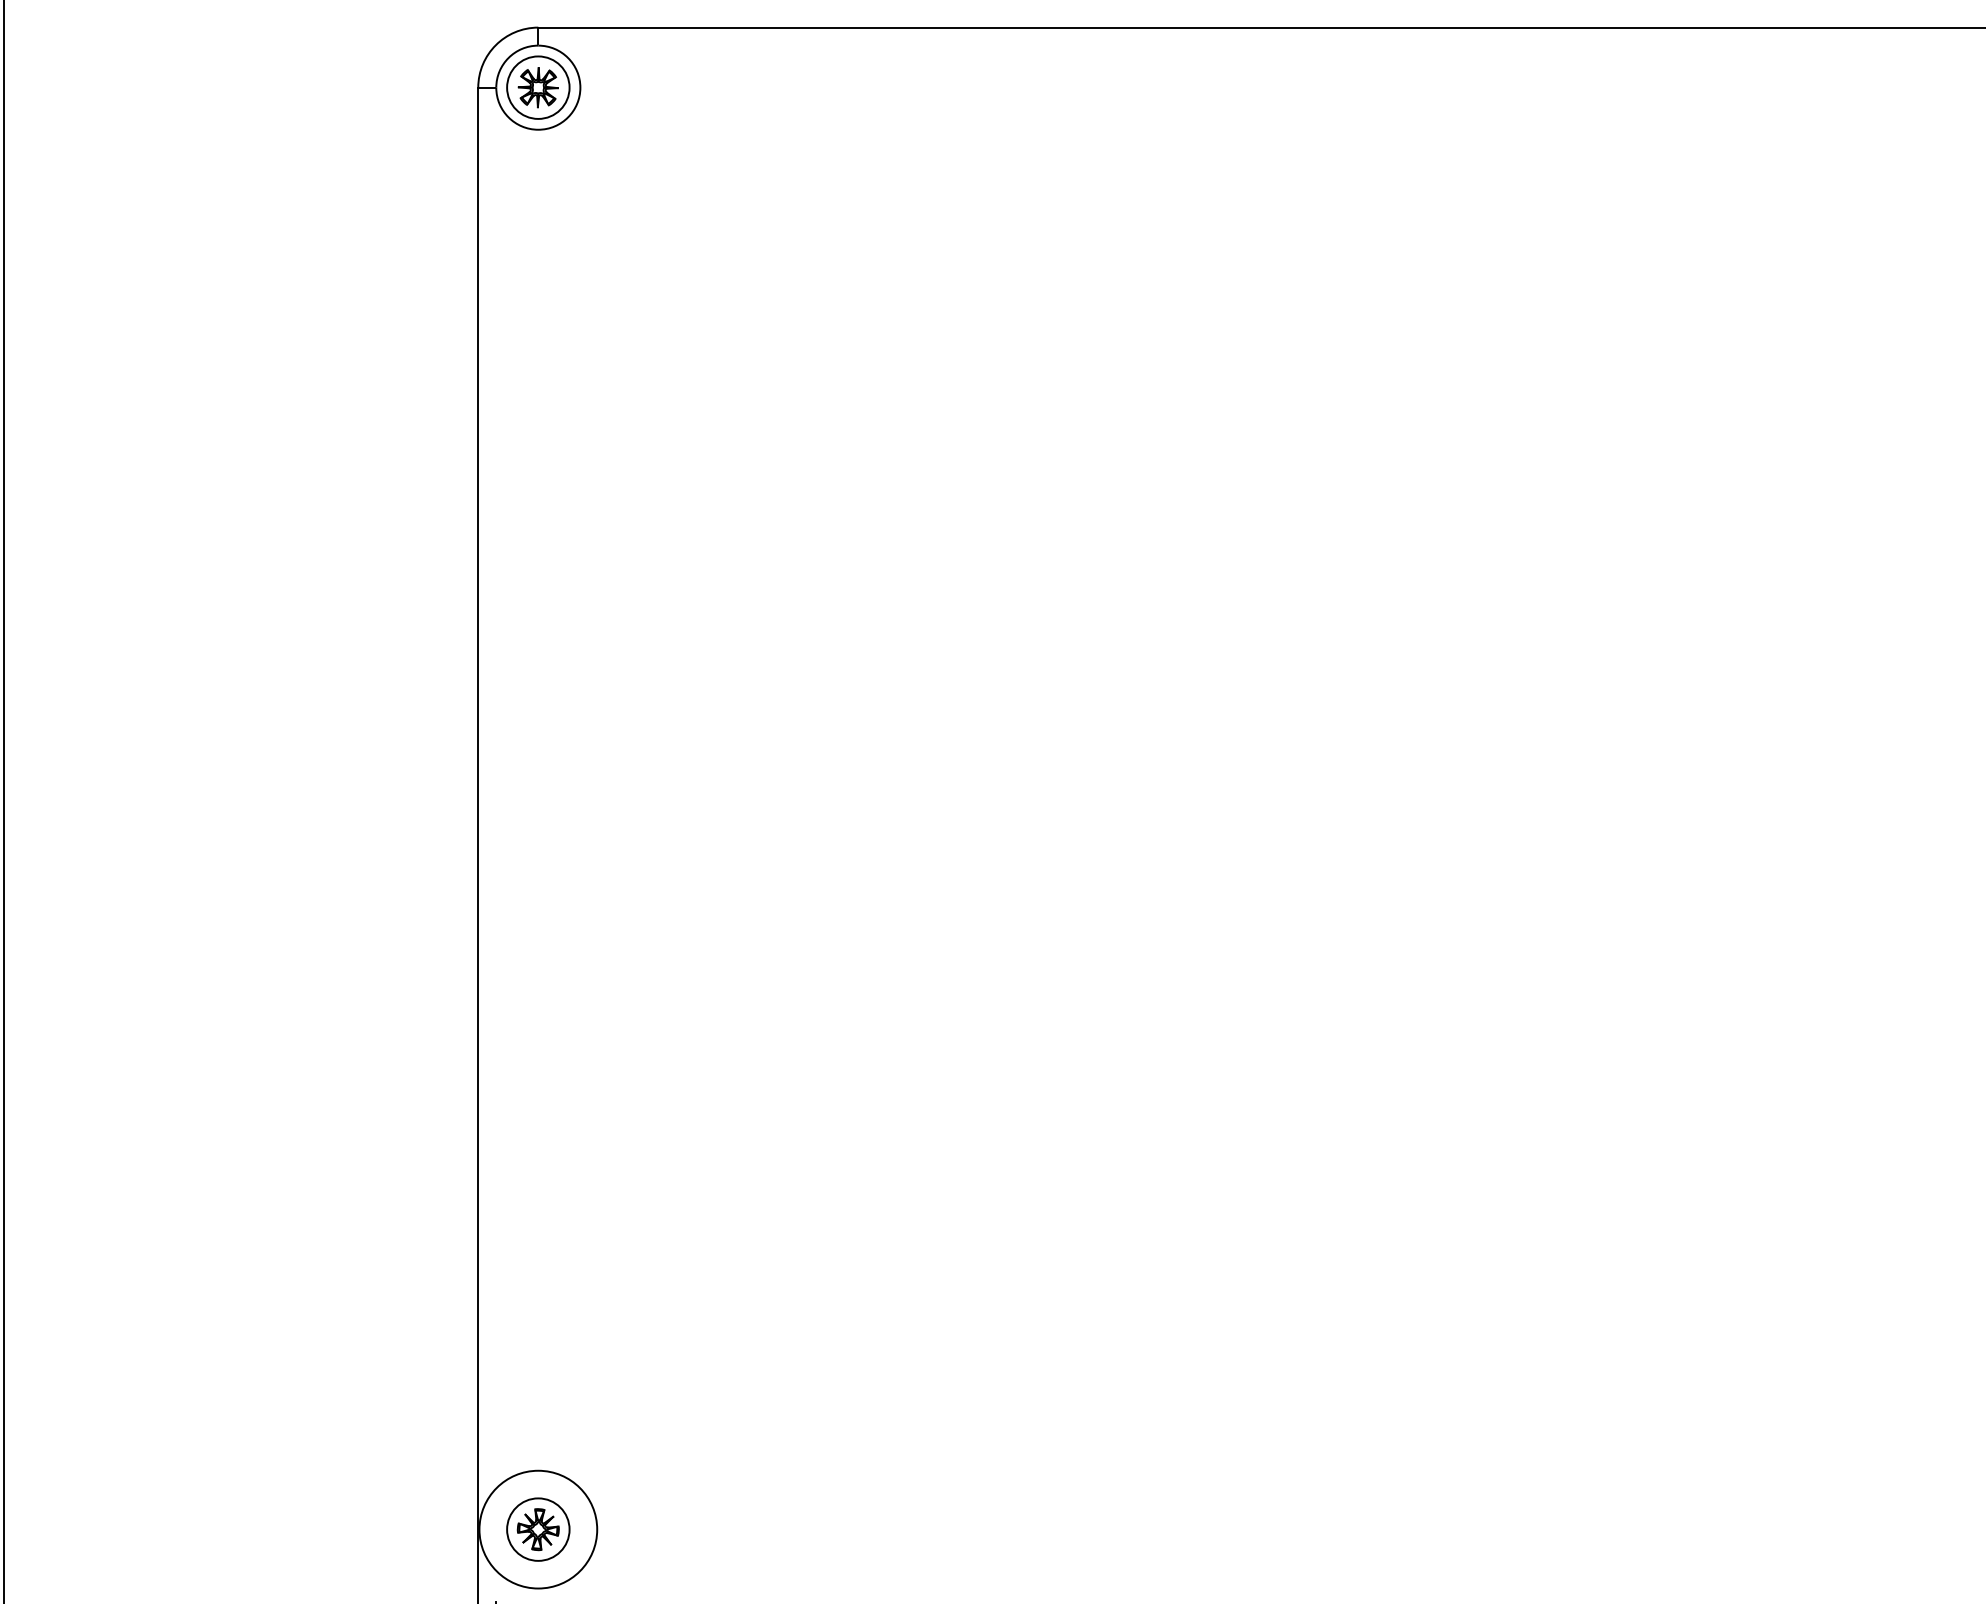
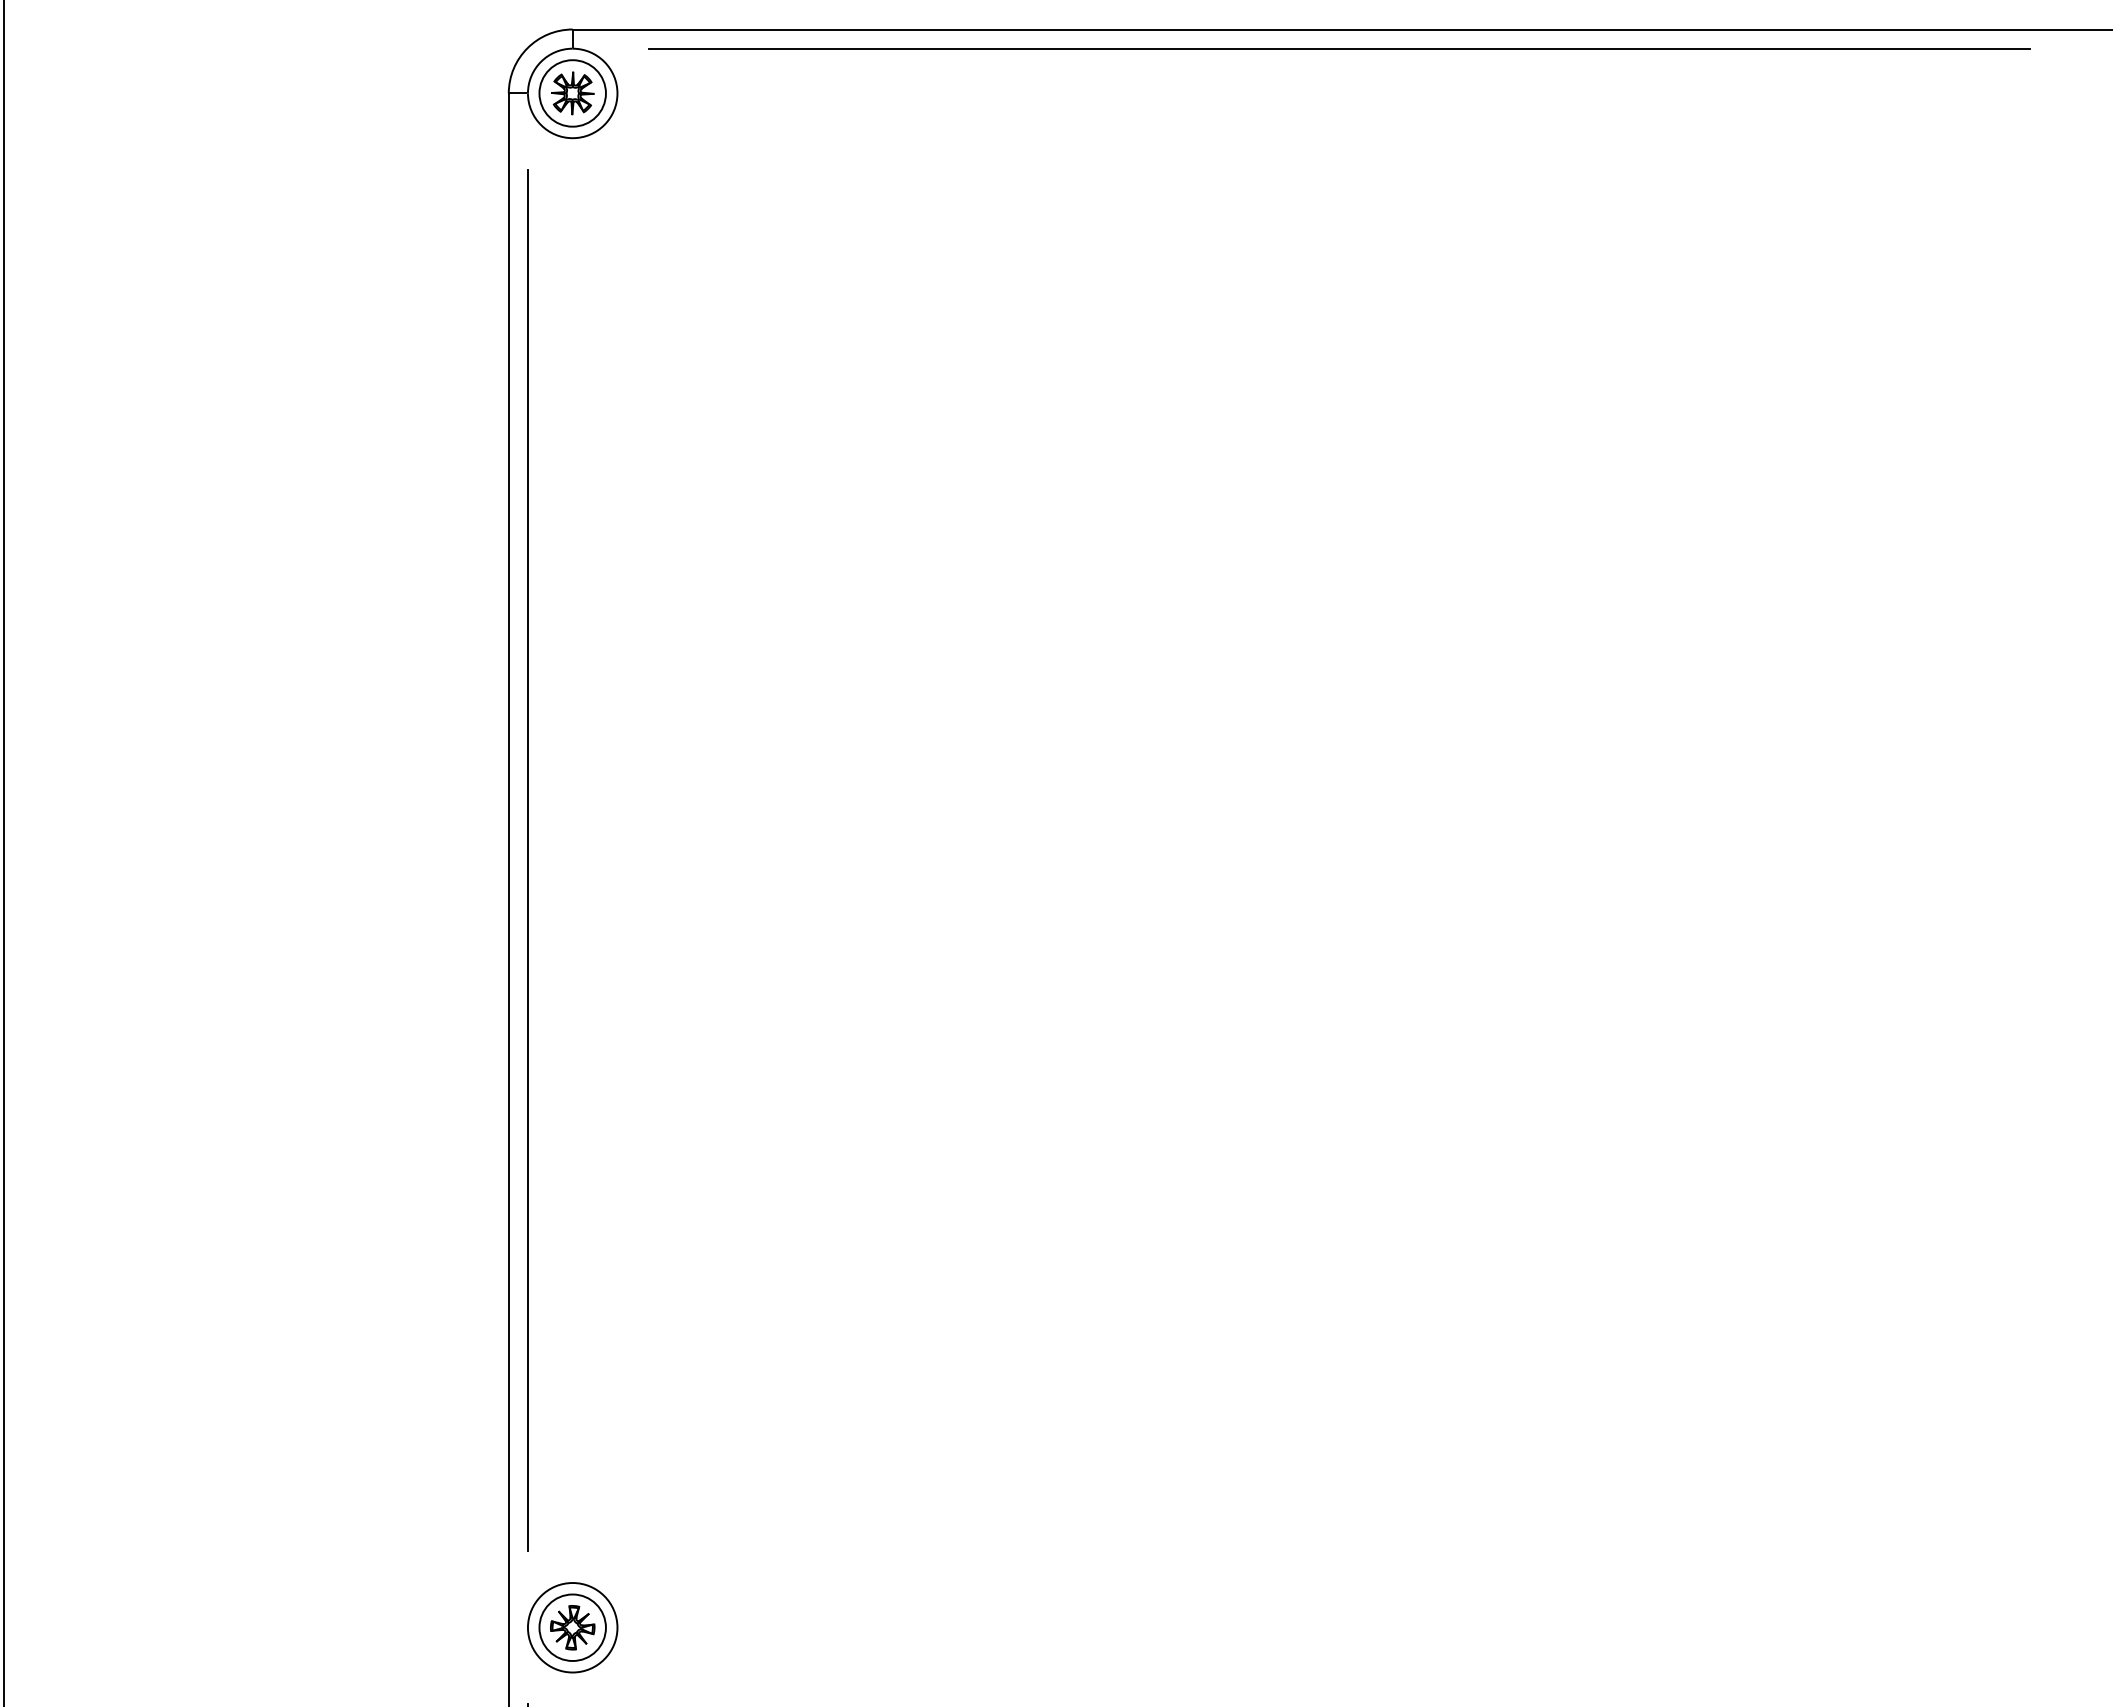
line: (1258, 45) -> (1339, 48), added
line: (495, 808) -> (527, 860), added
circle: (538, 1529) -> (572, 1627), size x0.71

